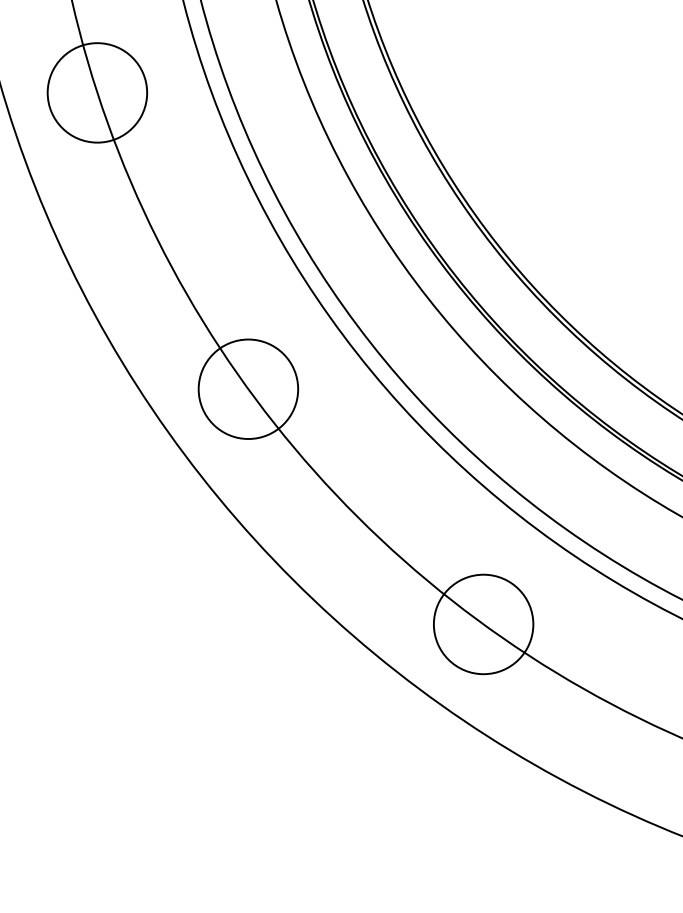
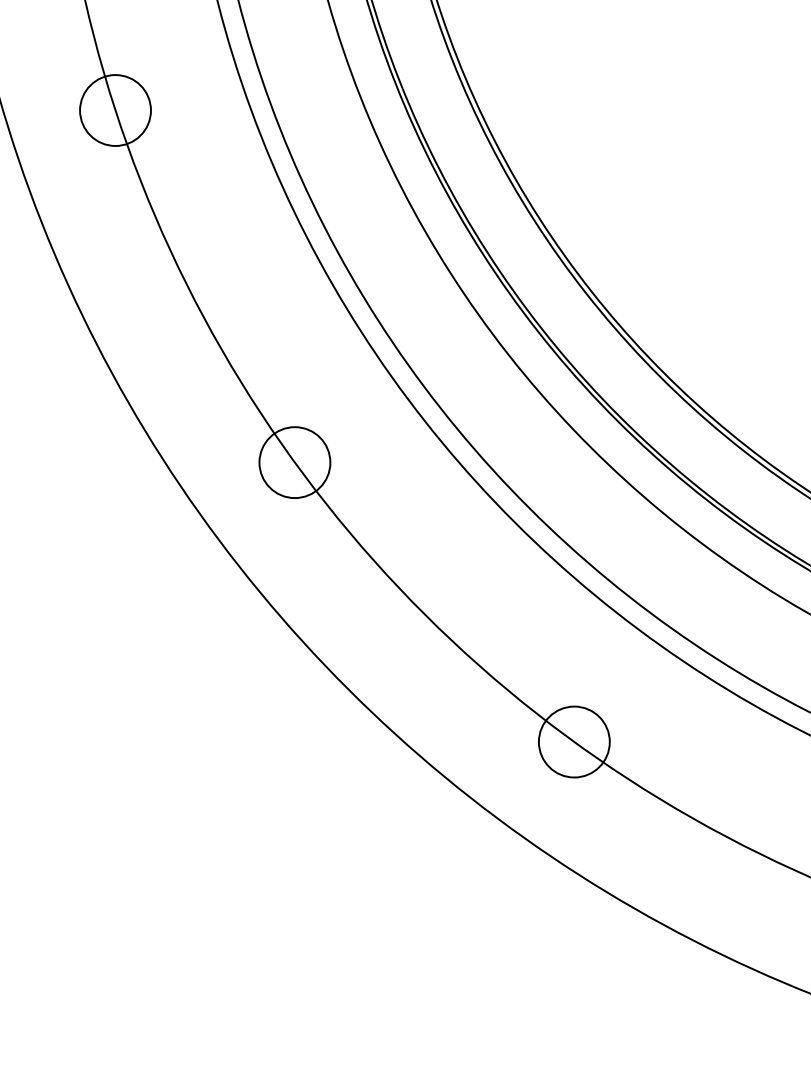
circle: (97, 92) -> (115, 110), size x0.6
circle: (248, 389) -> (294, 462), size x0.6
circle: (483, 623) -> (574, 741), size x0.6

